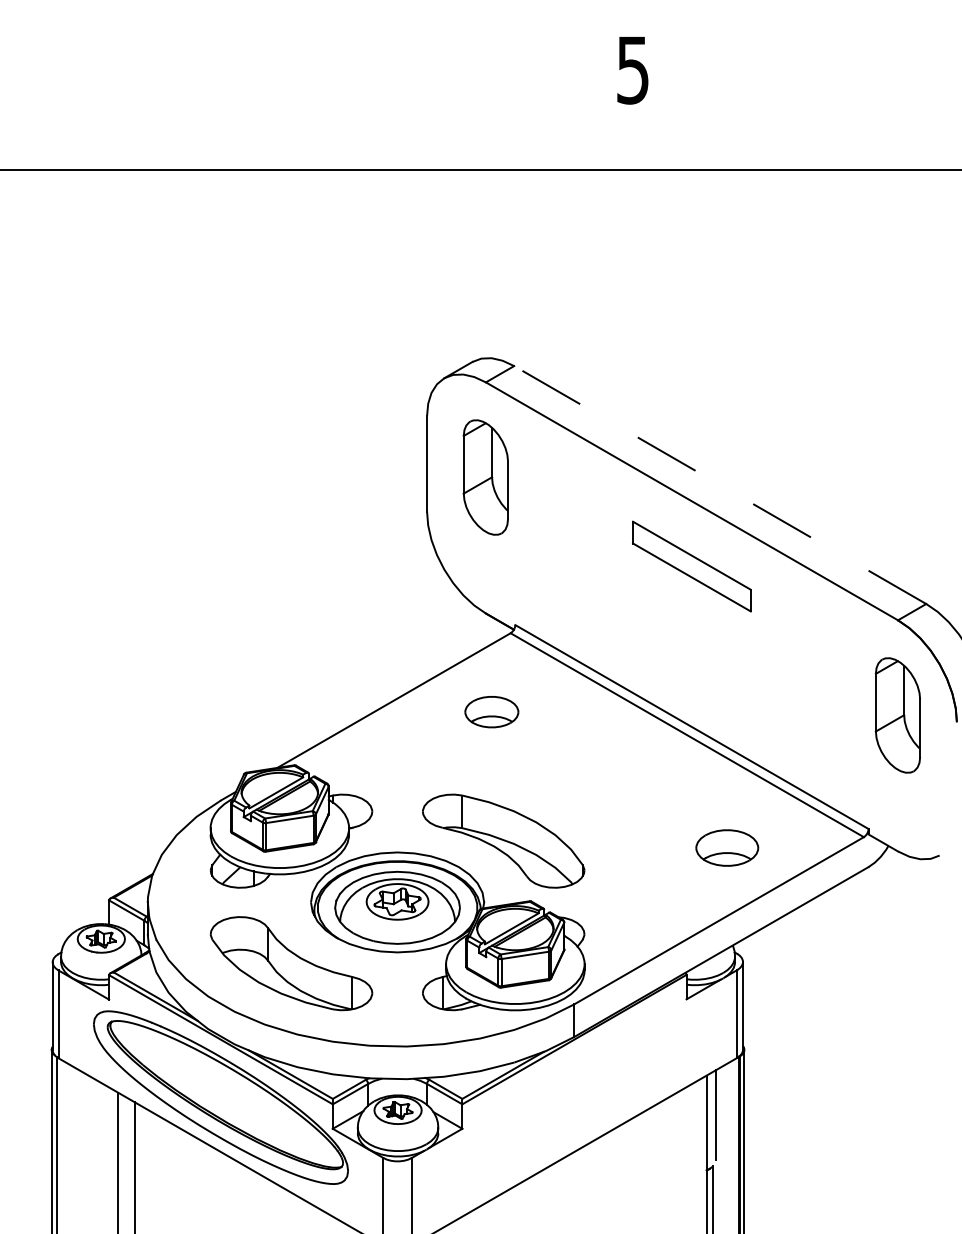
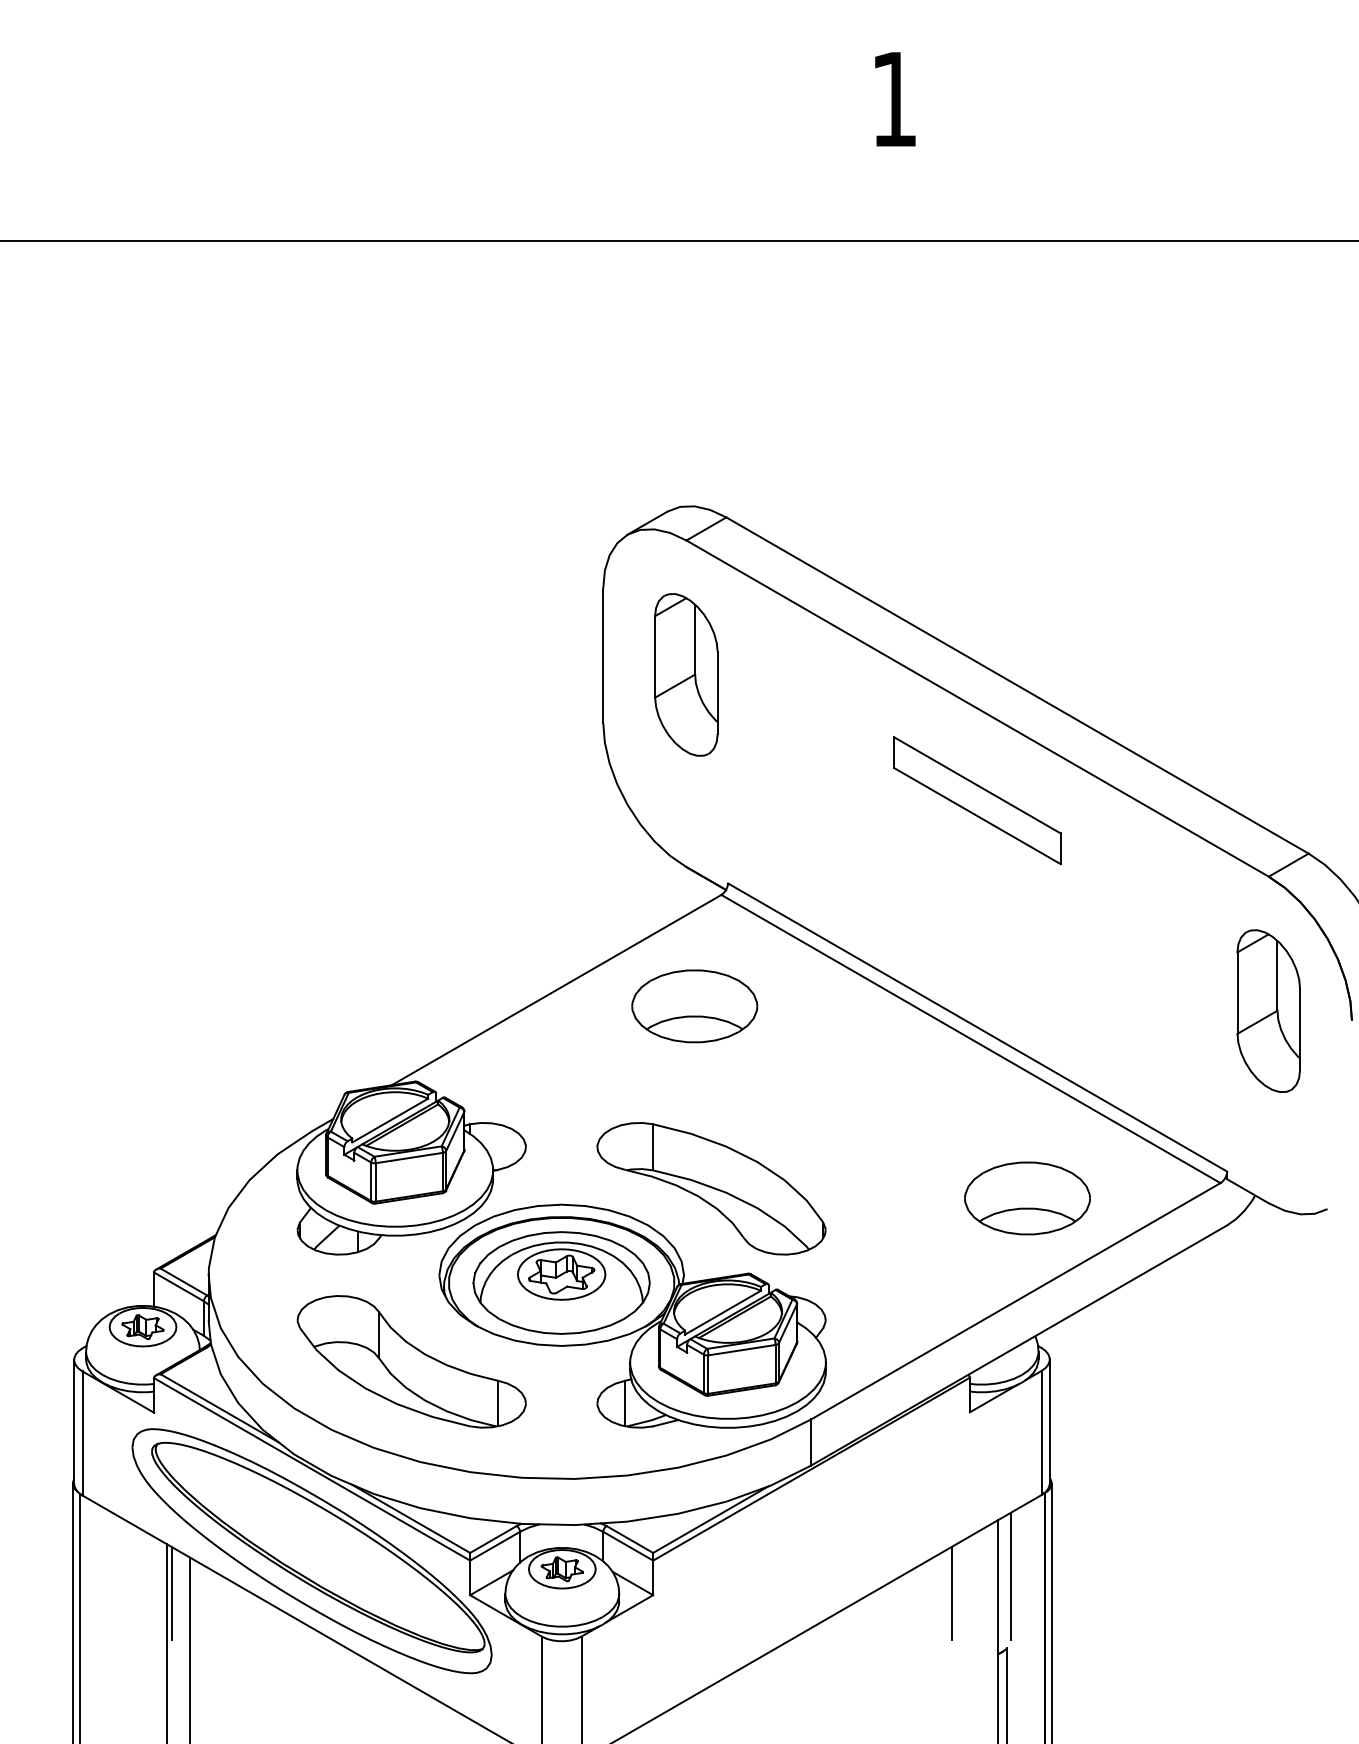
text: (632, 71) -> (893, 100), 5 -> 1
line: (720, 485) -> (1017, 685), dashed -> solid
part: (491, 712) -> (694, 1006), size x1.67
part: (727, 848) -> (1027, 1198), size x1.43
line: (674, 1126) -> (952, 1592), added
line: (122, 1127) -> (172, 1593), added

